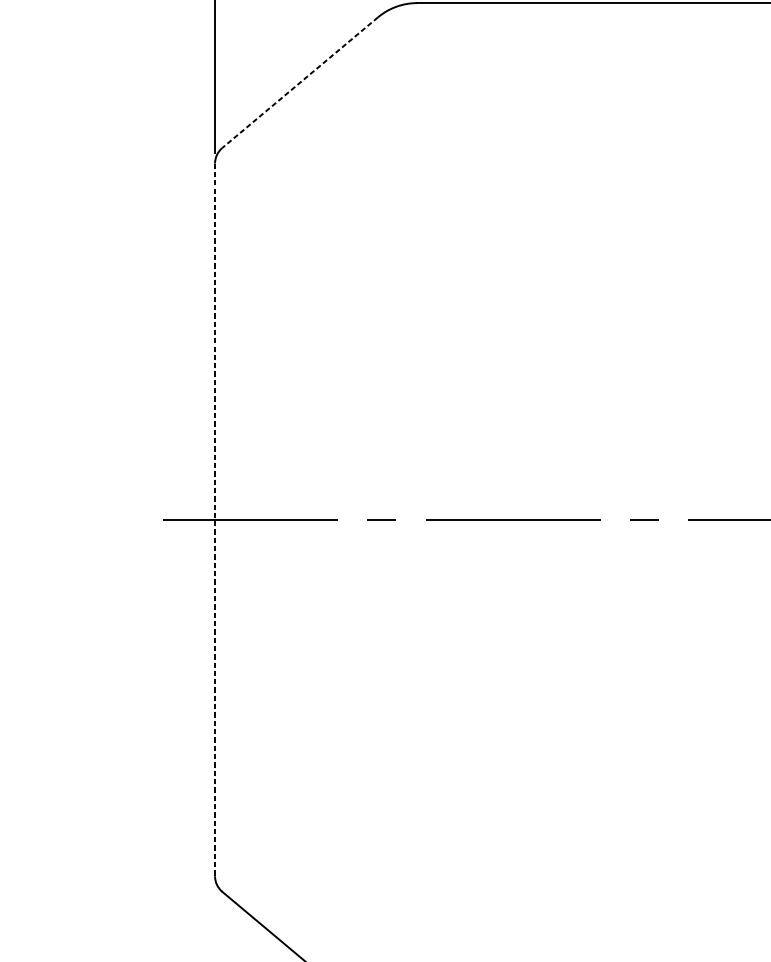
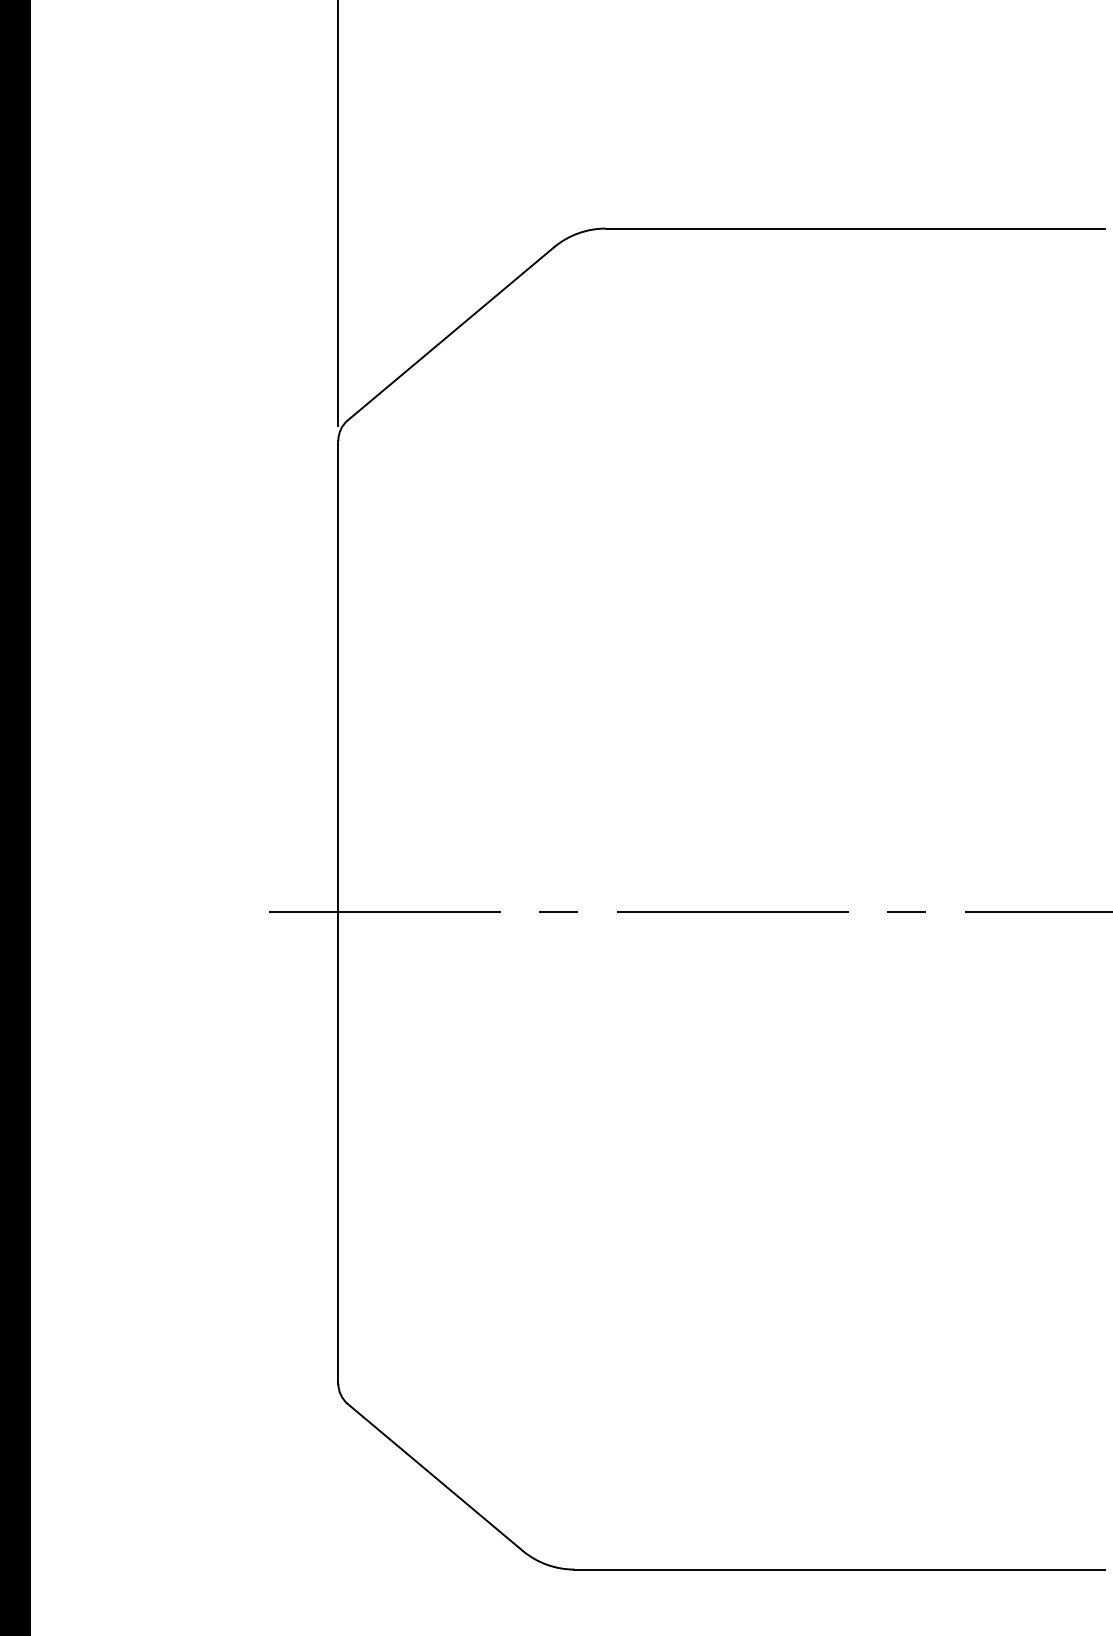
line: (299, 83) -> (450, 334), dashed -> solid
line: (215, 520) -> (338, 912), dashed -> solid

